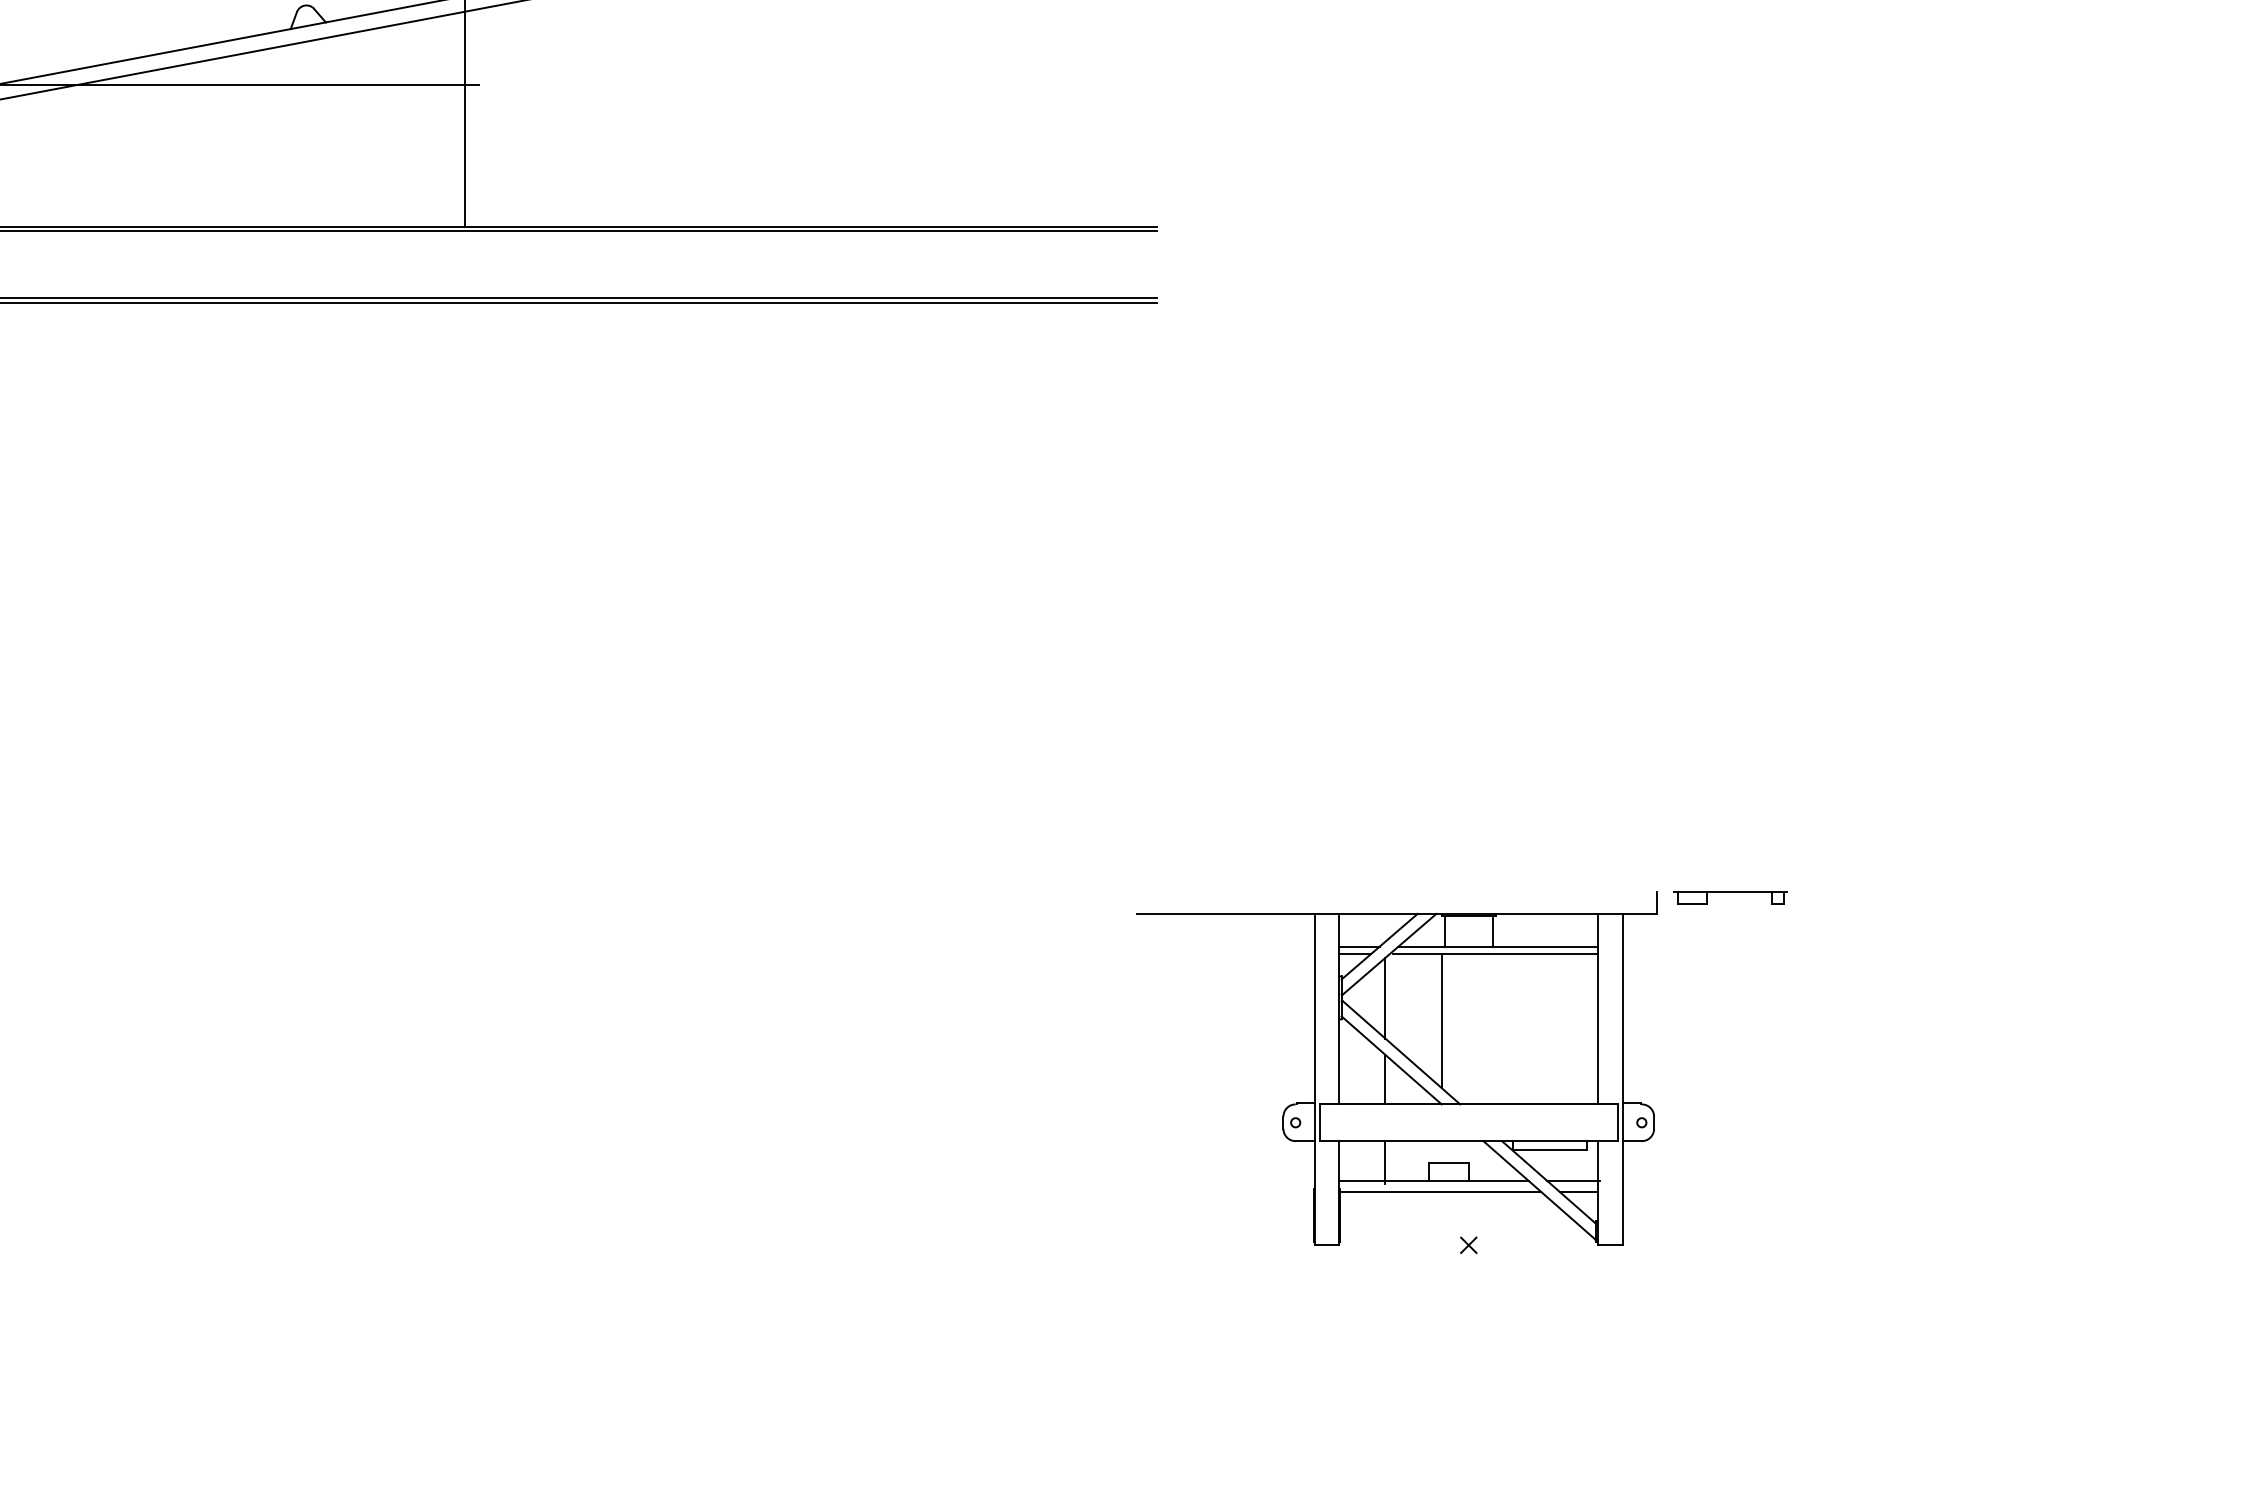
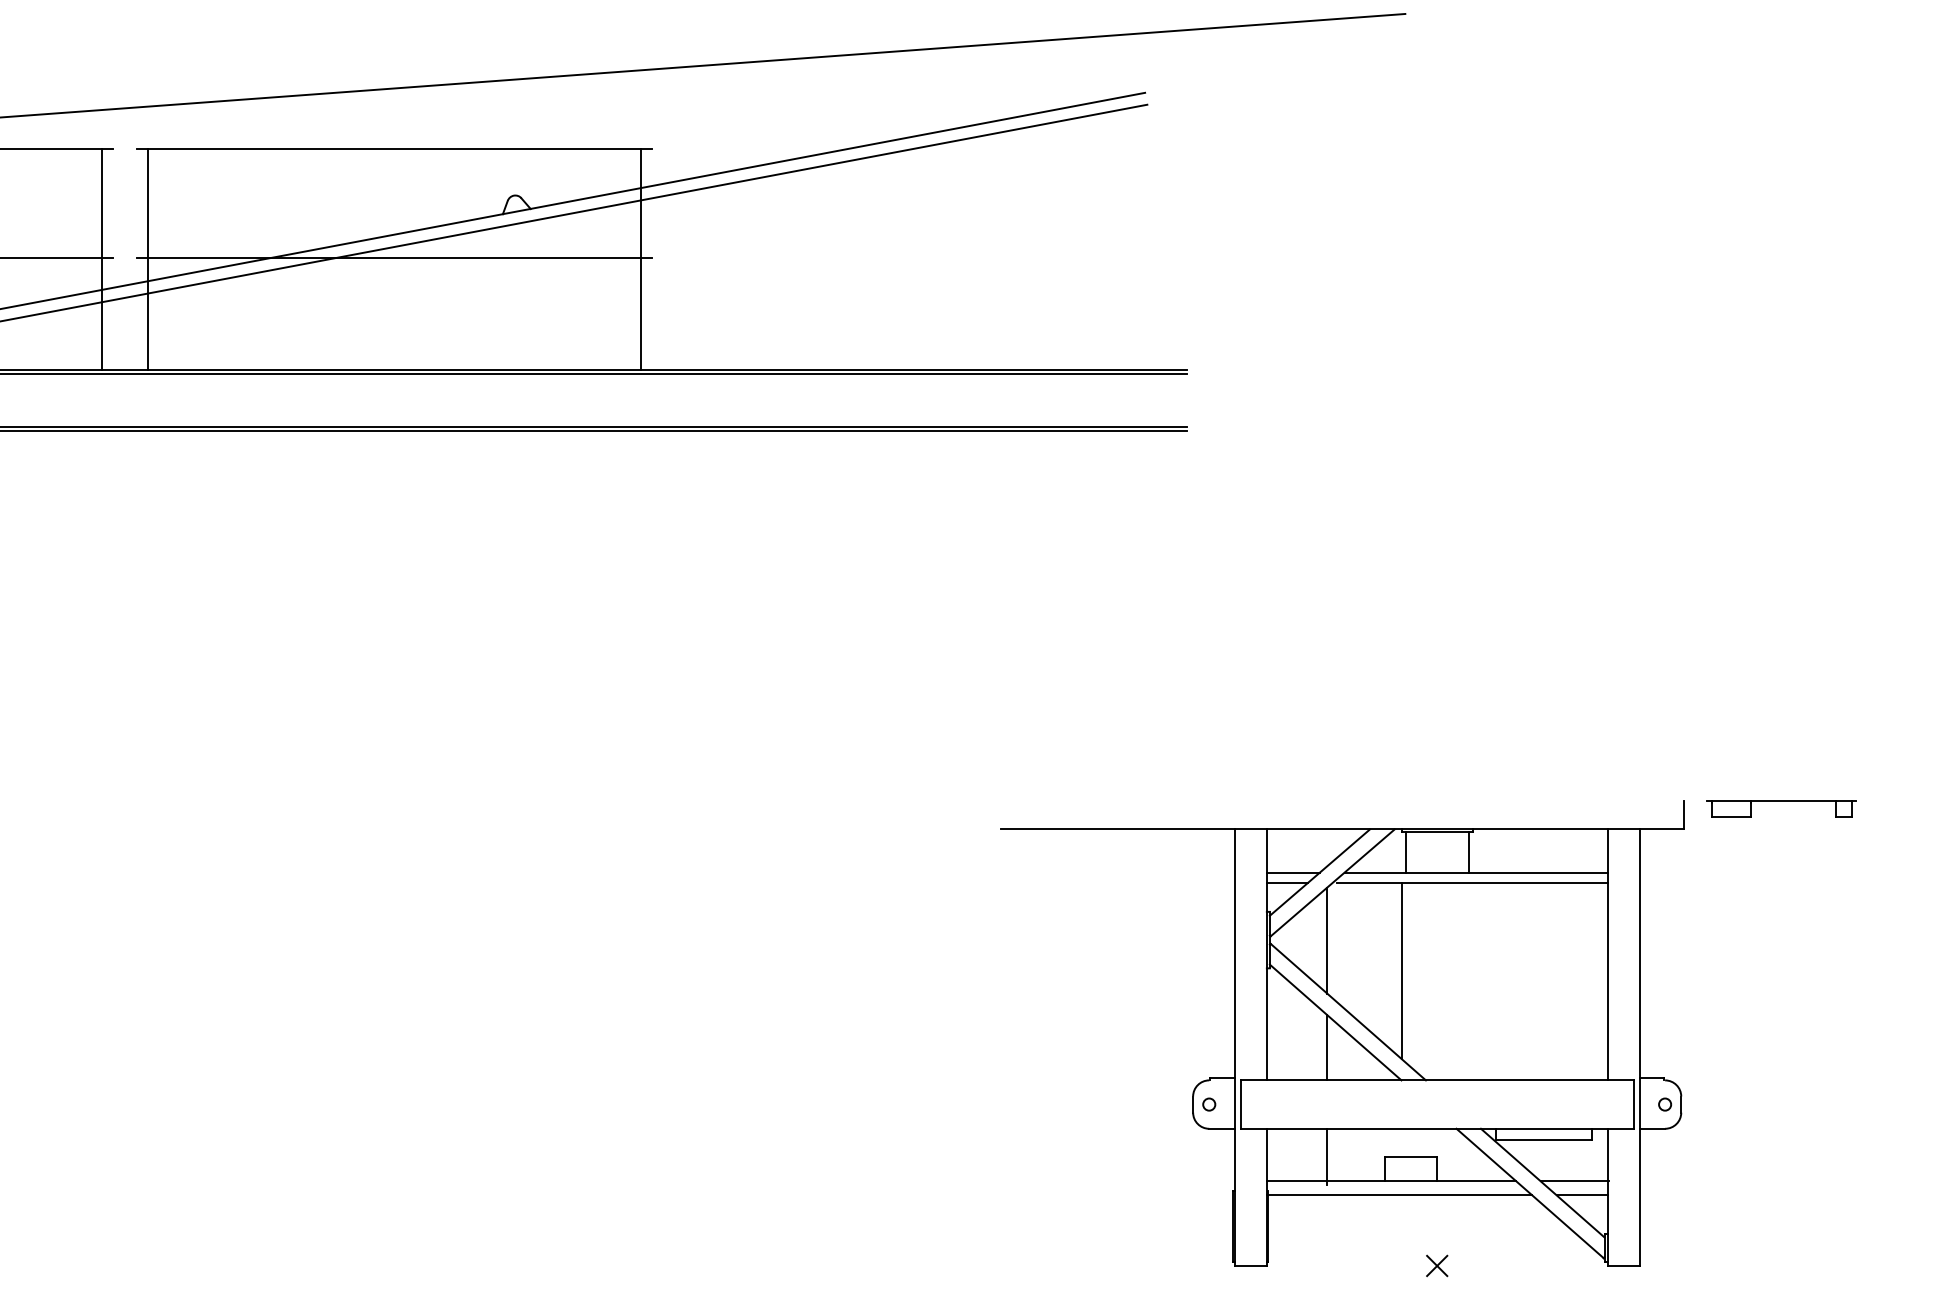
part: (1462, 1072) -> (1428, 1038), size x1.67

